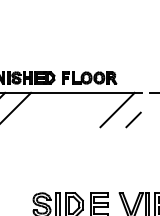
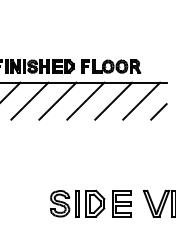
line: (39, 109) -> (57, 100), added
line: (65, 109) -> (85, 100), added
line: (91, 109) -> (113, 100), added

